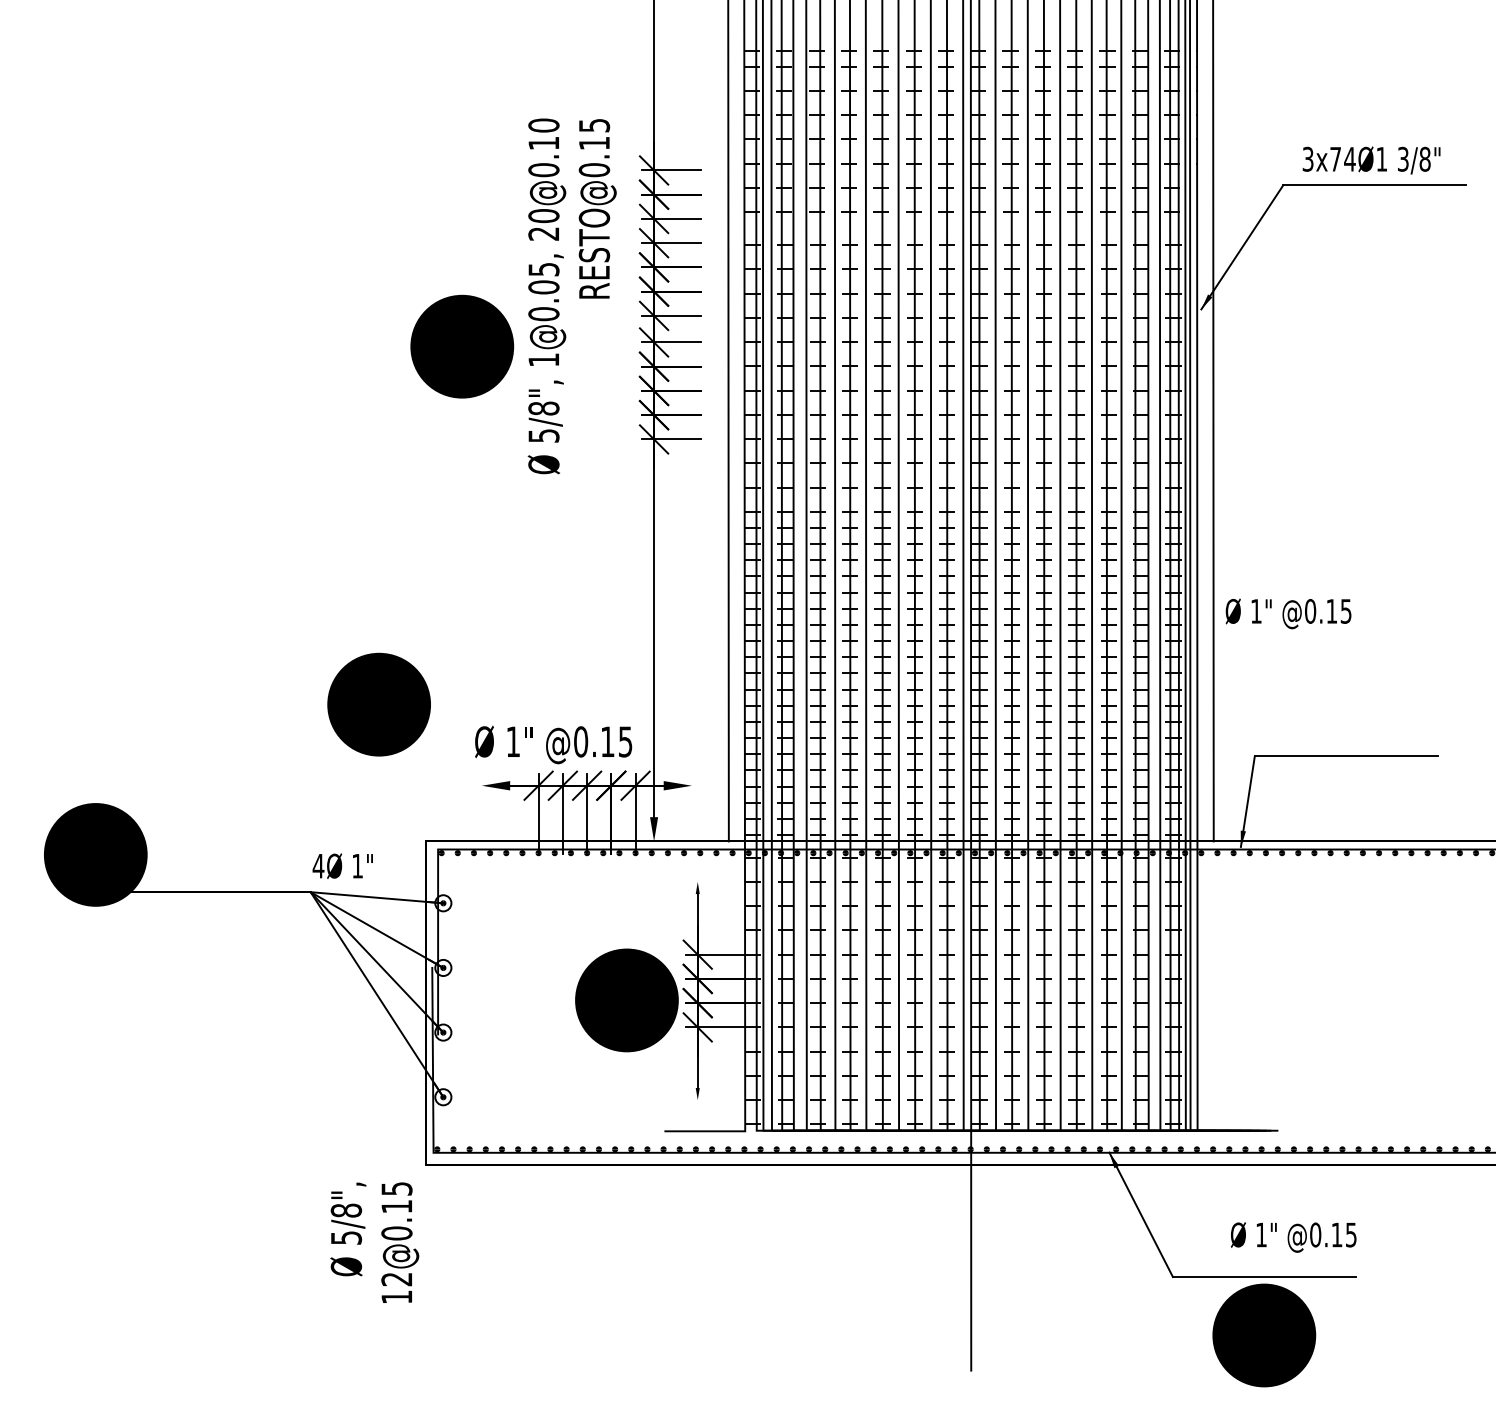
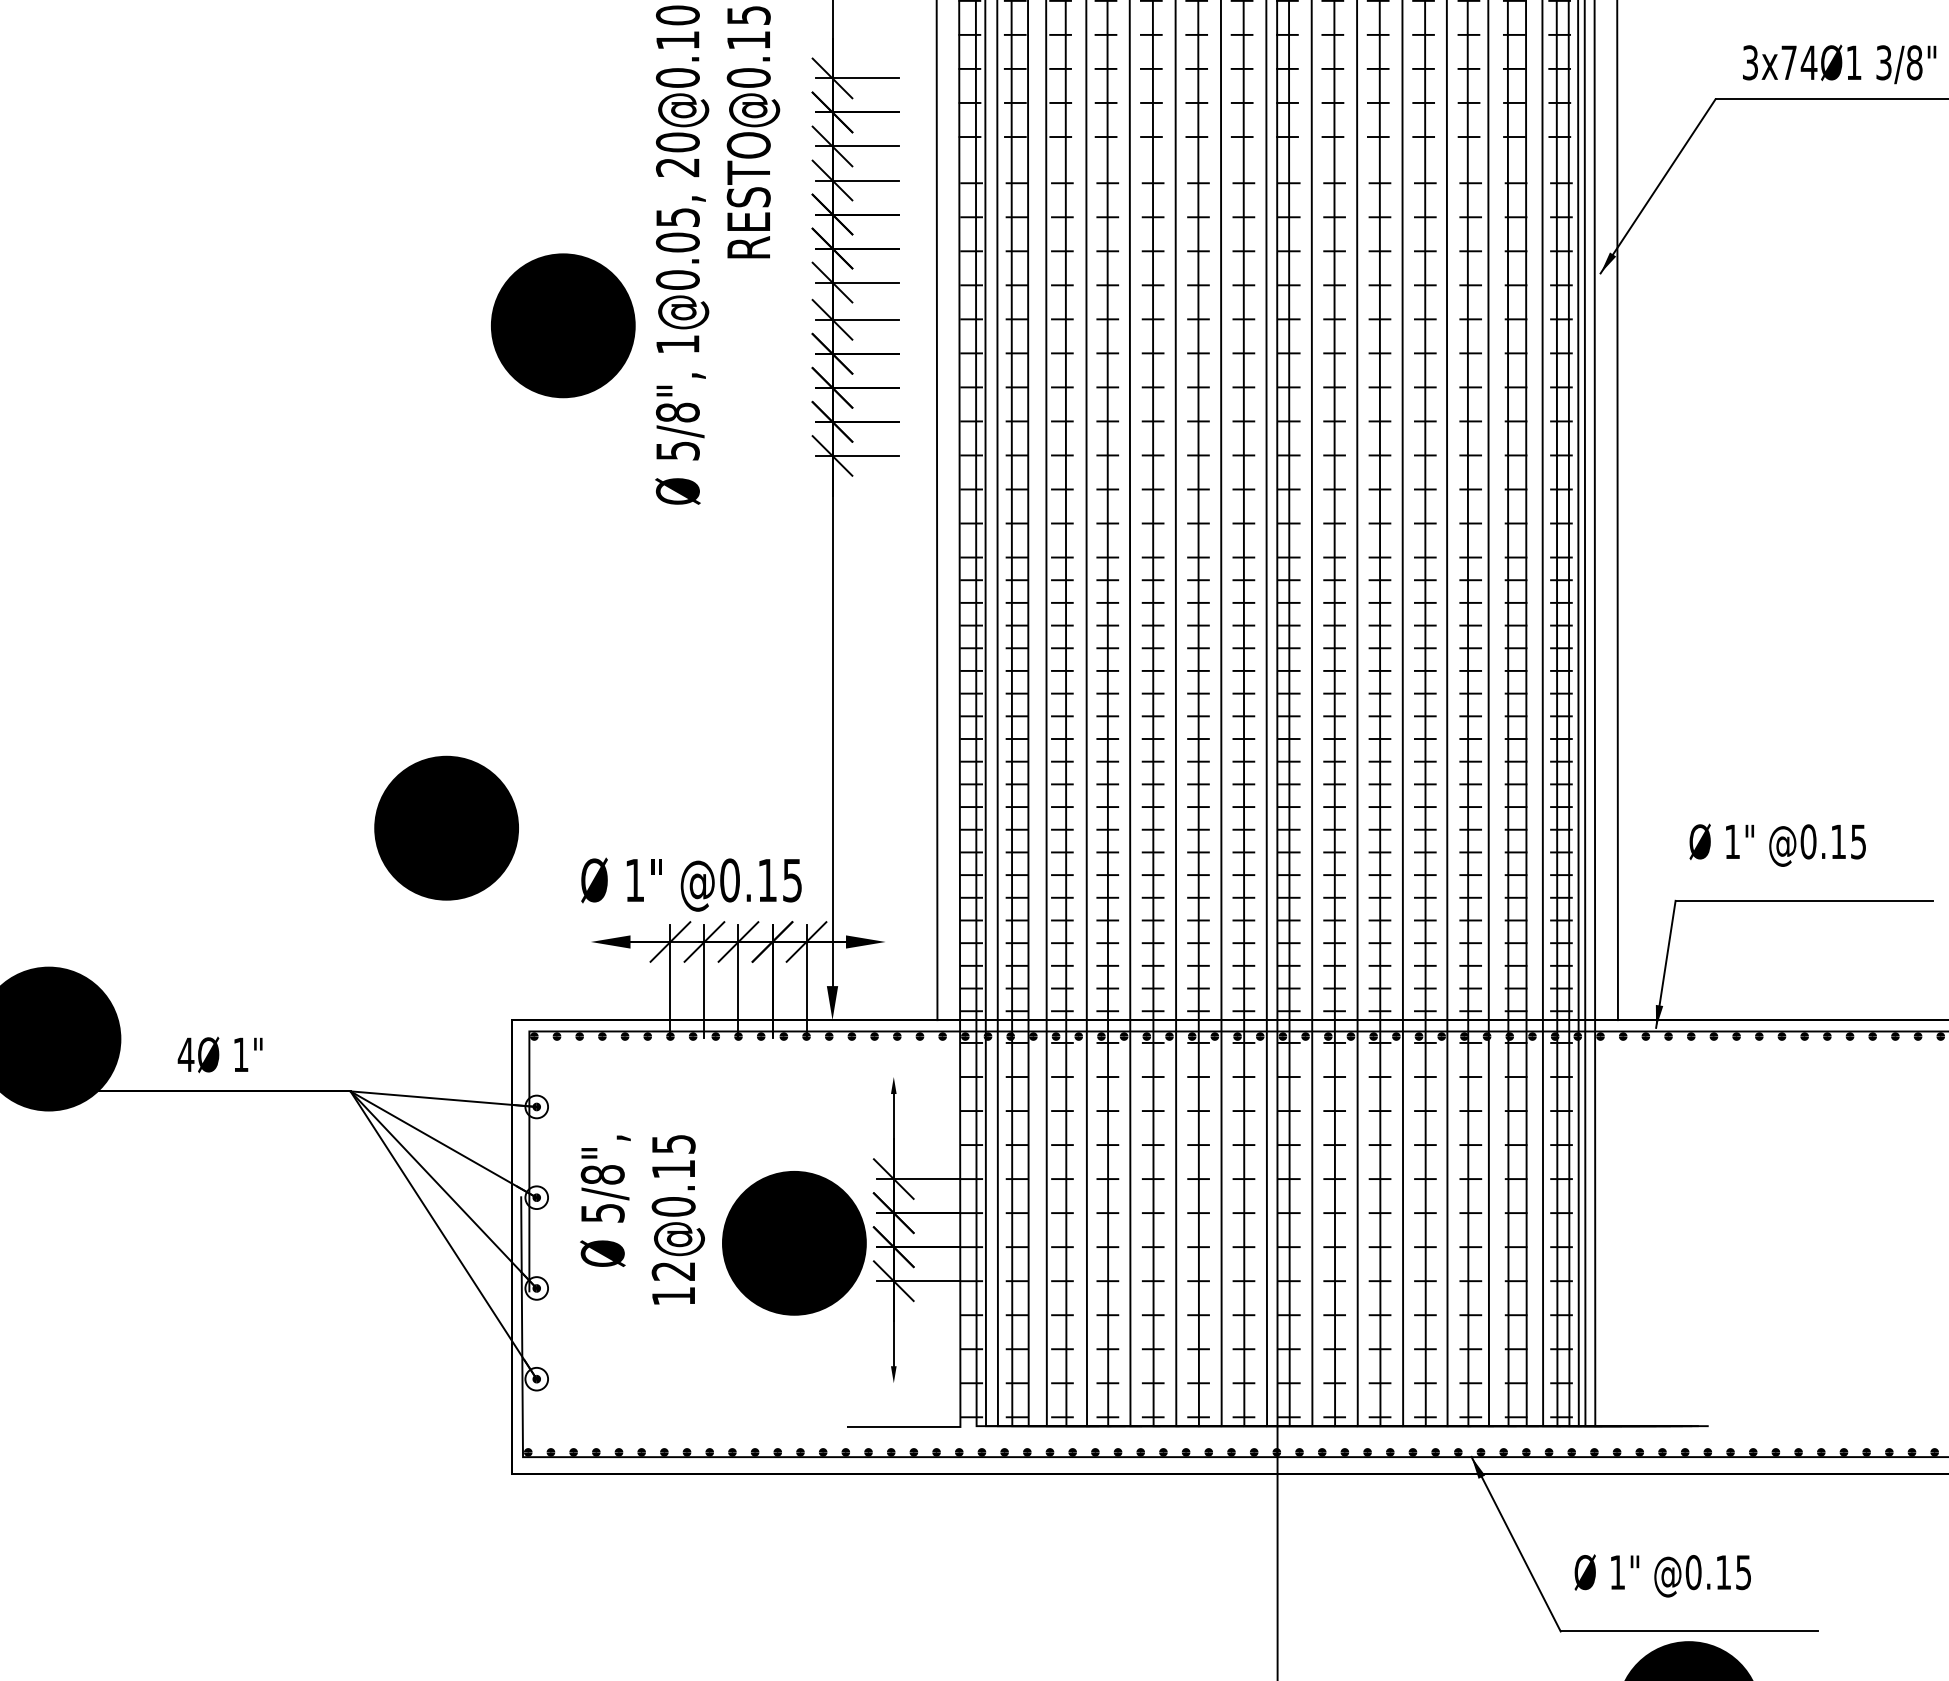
text: (1288, 613) -> (1777, 844), moved
text: (342, 865) -> (219, 1053), moved
text: (1293, 1237) -> (1662, 1576), moved
text: (374, 1242) -> (642, 1219), moved

